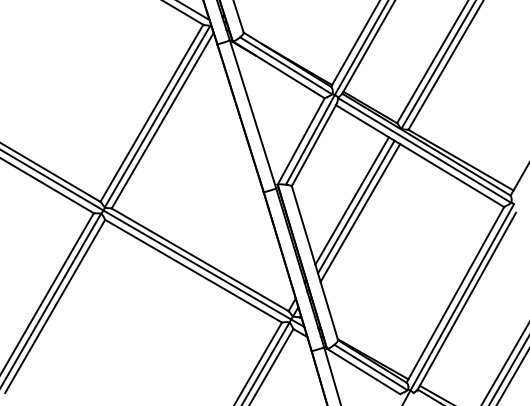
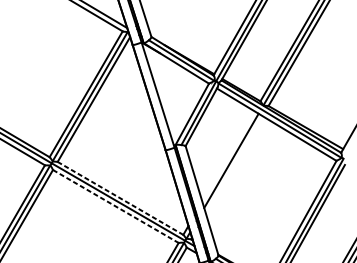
line: (351, 200) -> (228, 156), removed
line: (360, 212) -> (234, 164), removed
line: (200, 260) -> (120, 198), solid -> dashed
line: (194, 271) -> (116, 206), solid -> dashed

